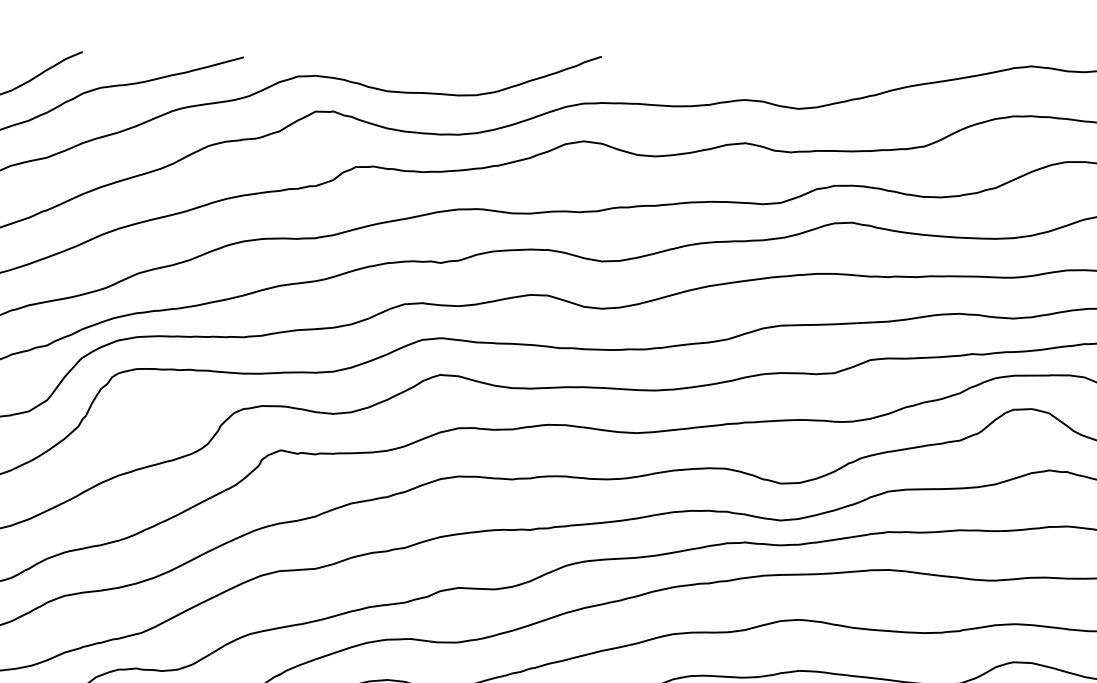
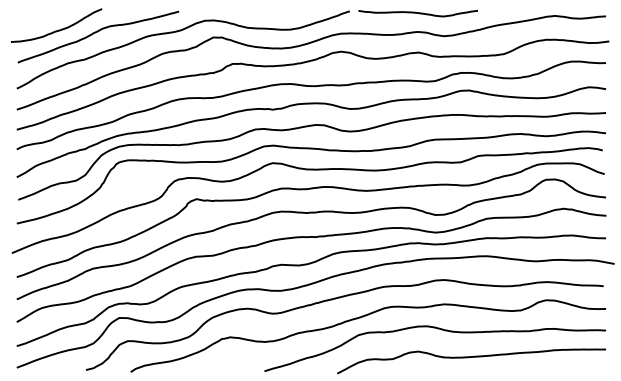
curve: (743, 61) -> (417, 13), added

